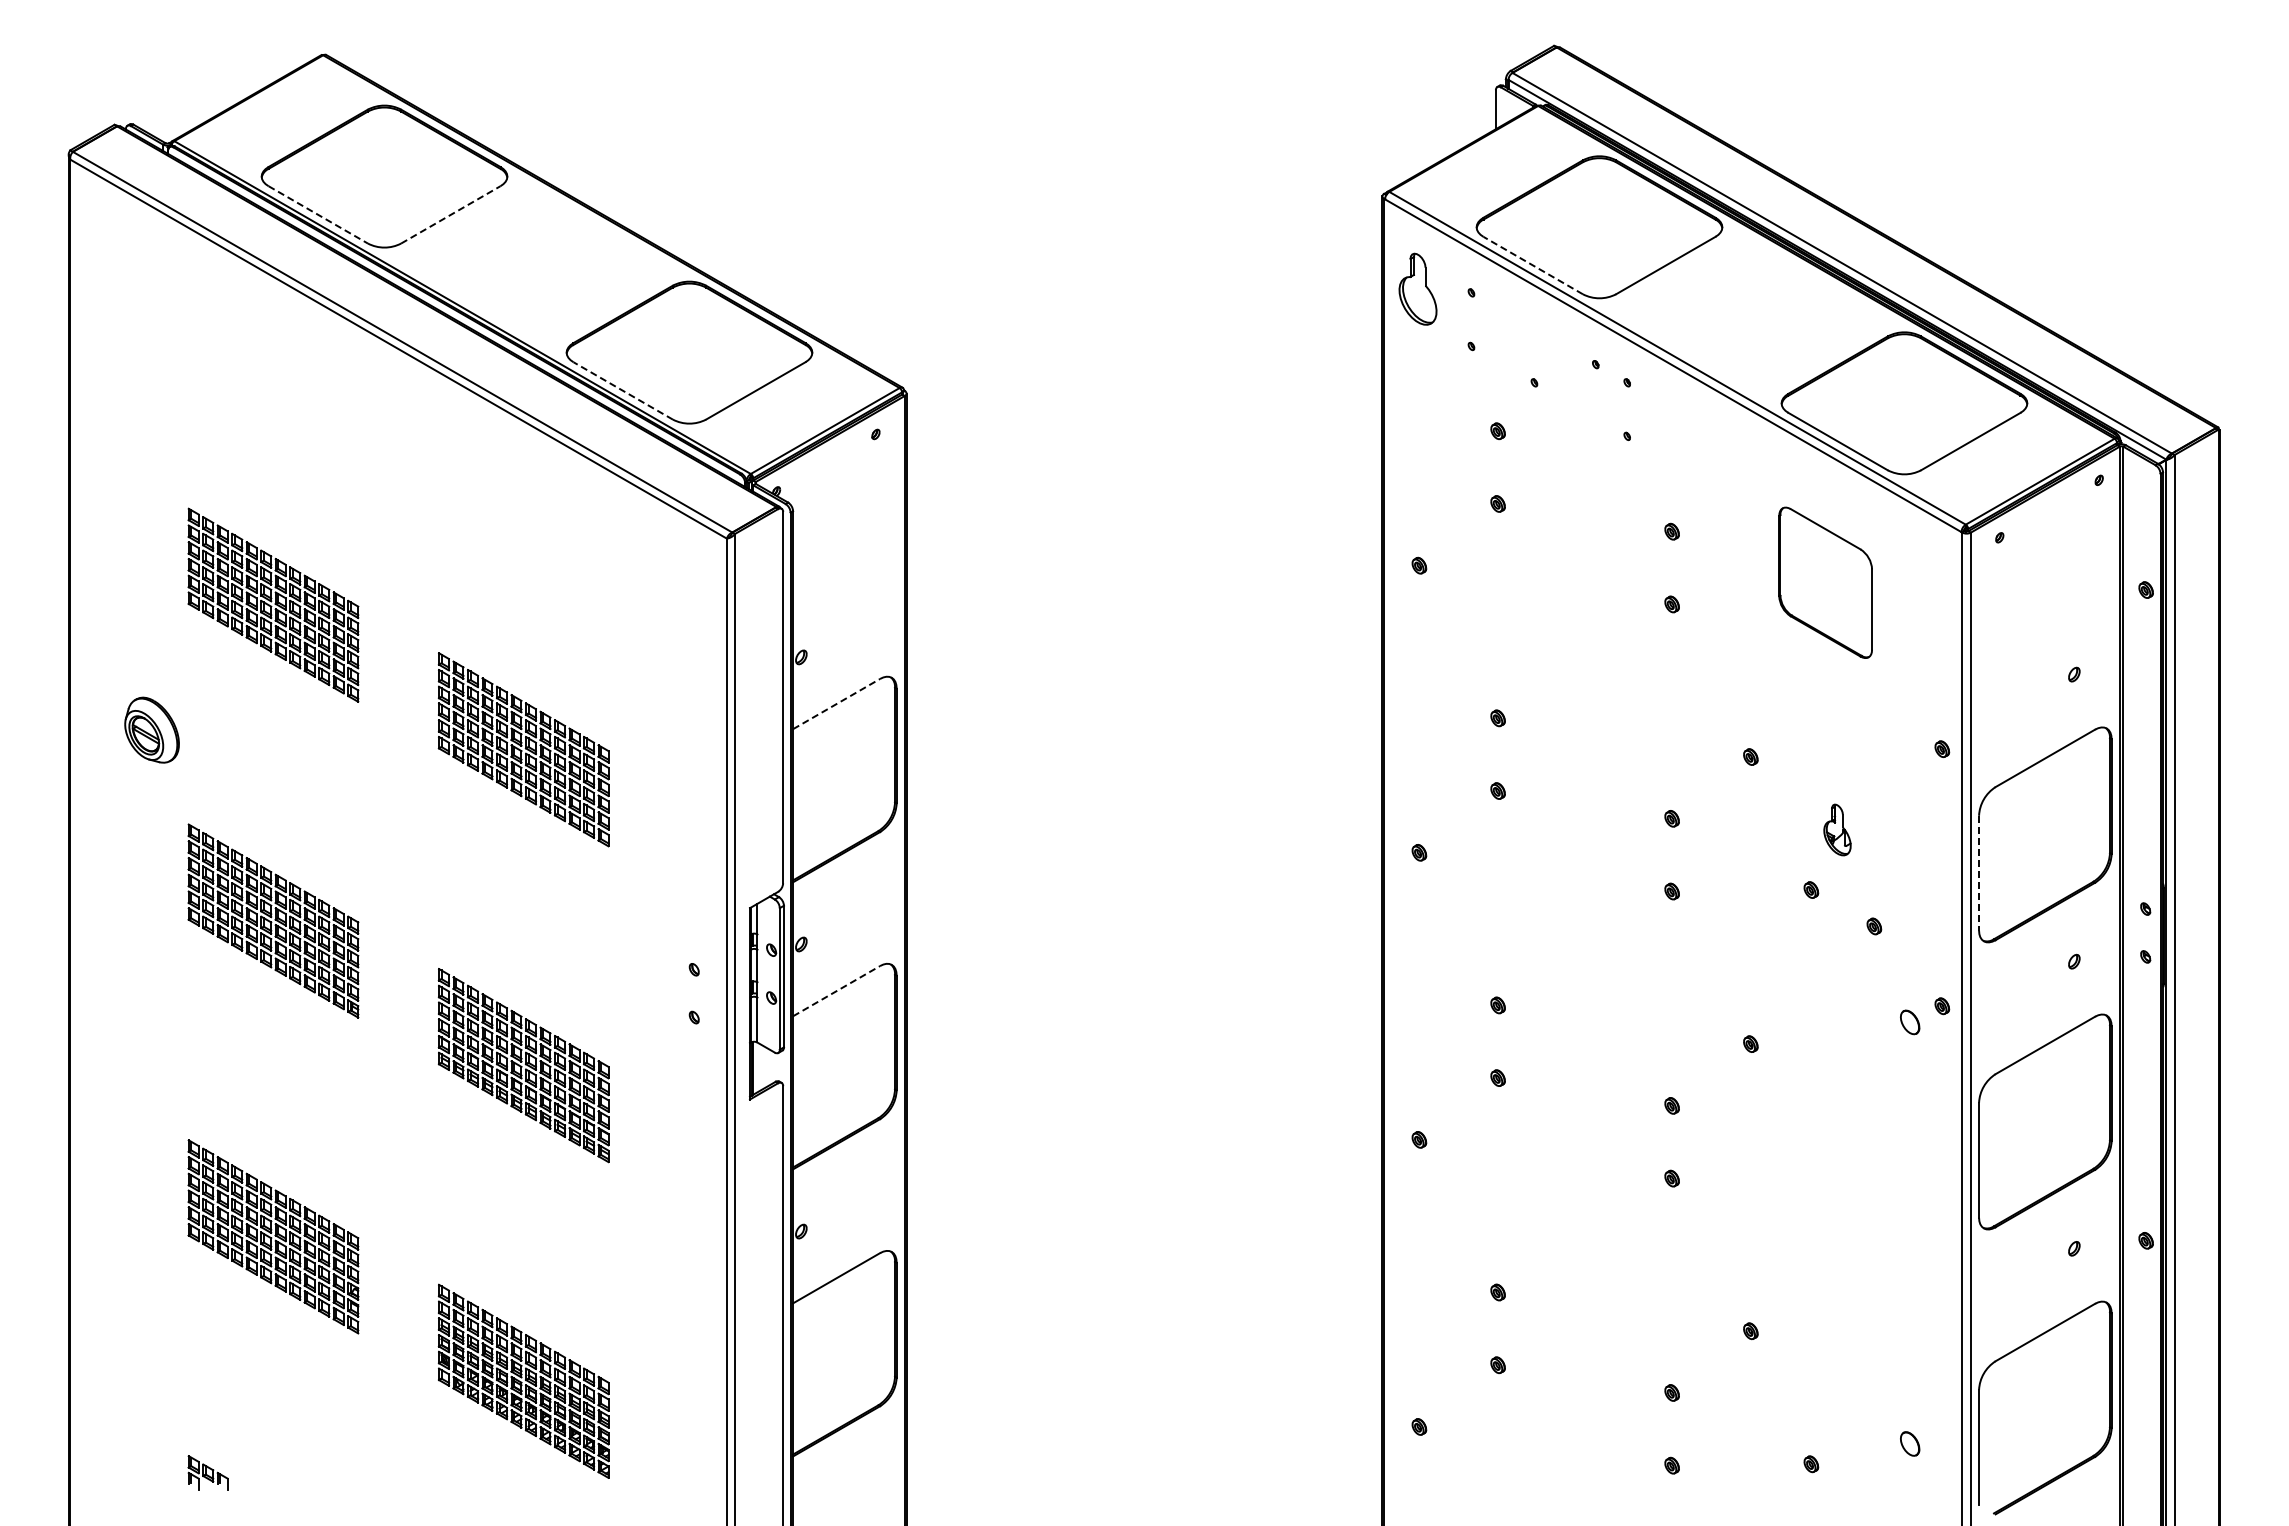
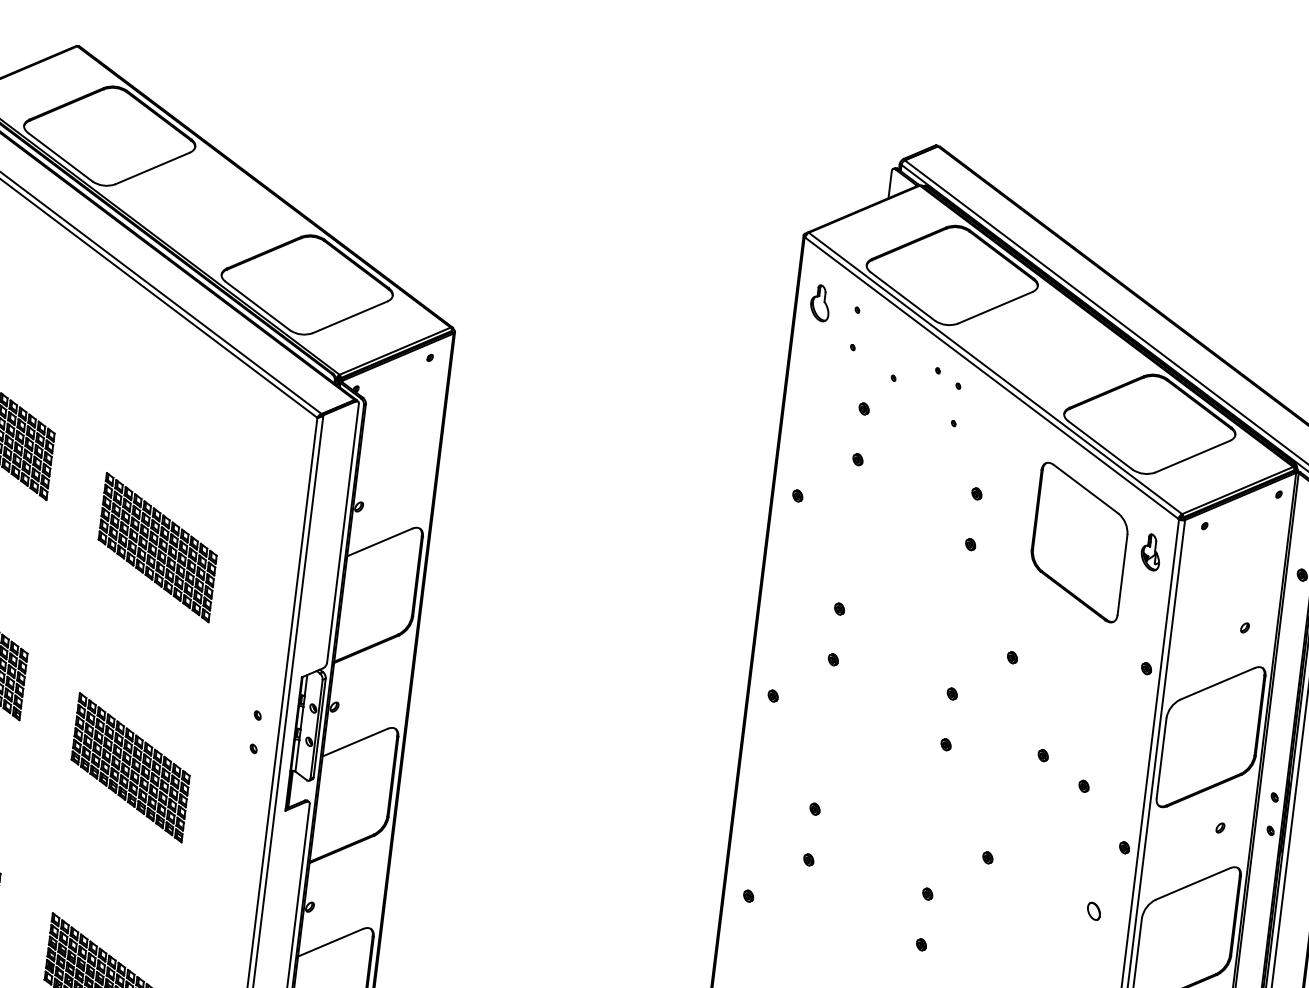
line: (451, 214) -> (153, 168), dashed -> solid
line: (318, 215) -> (60, 157), dashed -> solid
line: (1532, 265) -> (902, 296), dashed -> solid
part: (1417, 289) -> (820, 303), size x0.71
line: (622, 390) -> (257, 305), dashed -> solid
part: (1825, 582) -> (1079, 542), size x1.43
line: (837, 703) -> (380, 542), dashed -> solid
part: (1837, 829) -> (1151, 551), moved
line: (1979, 873) -> (1161, 758), dashed -> solid
line: (837, 990) -> (355, 742), dashed -> solid
part: (1910, 1022) -> (1094, 911), moved

